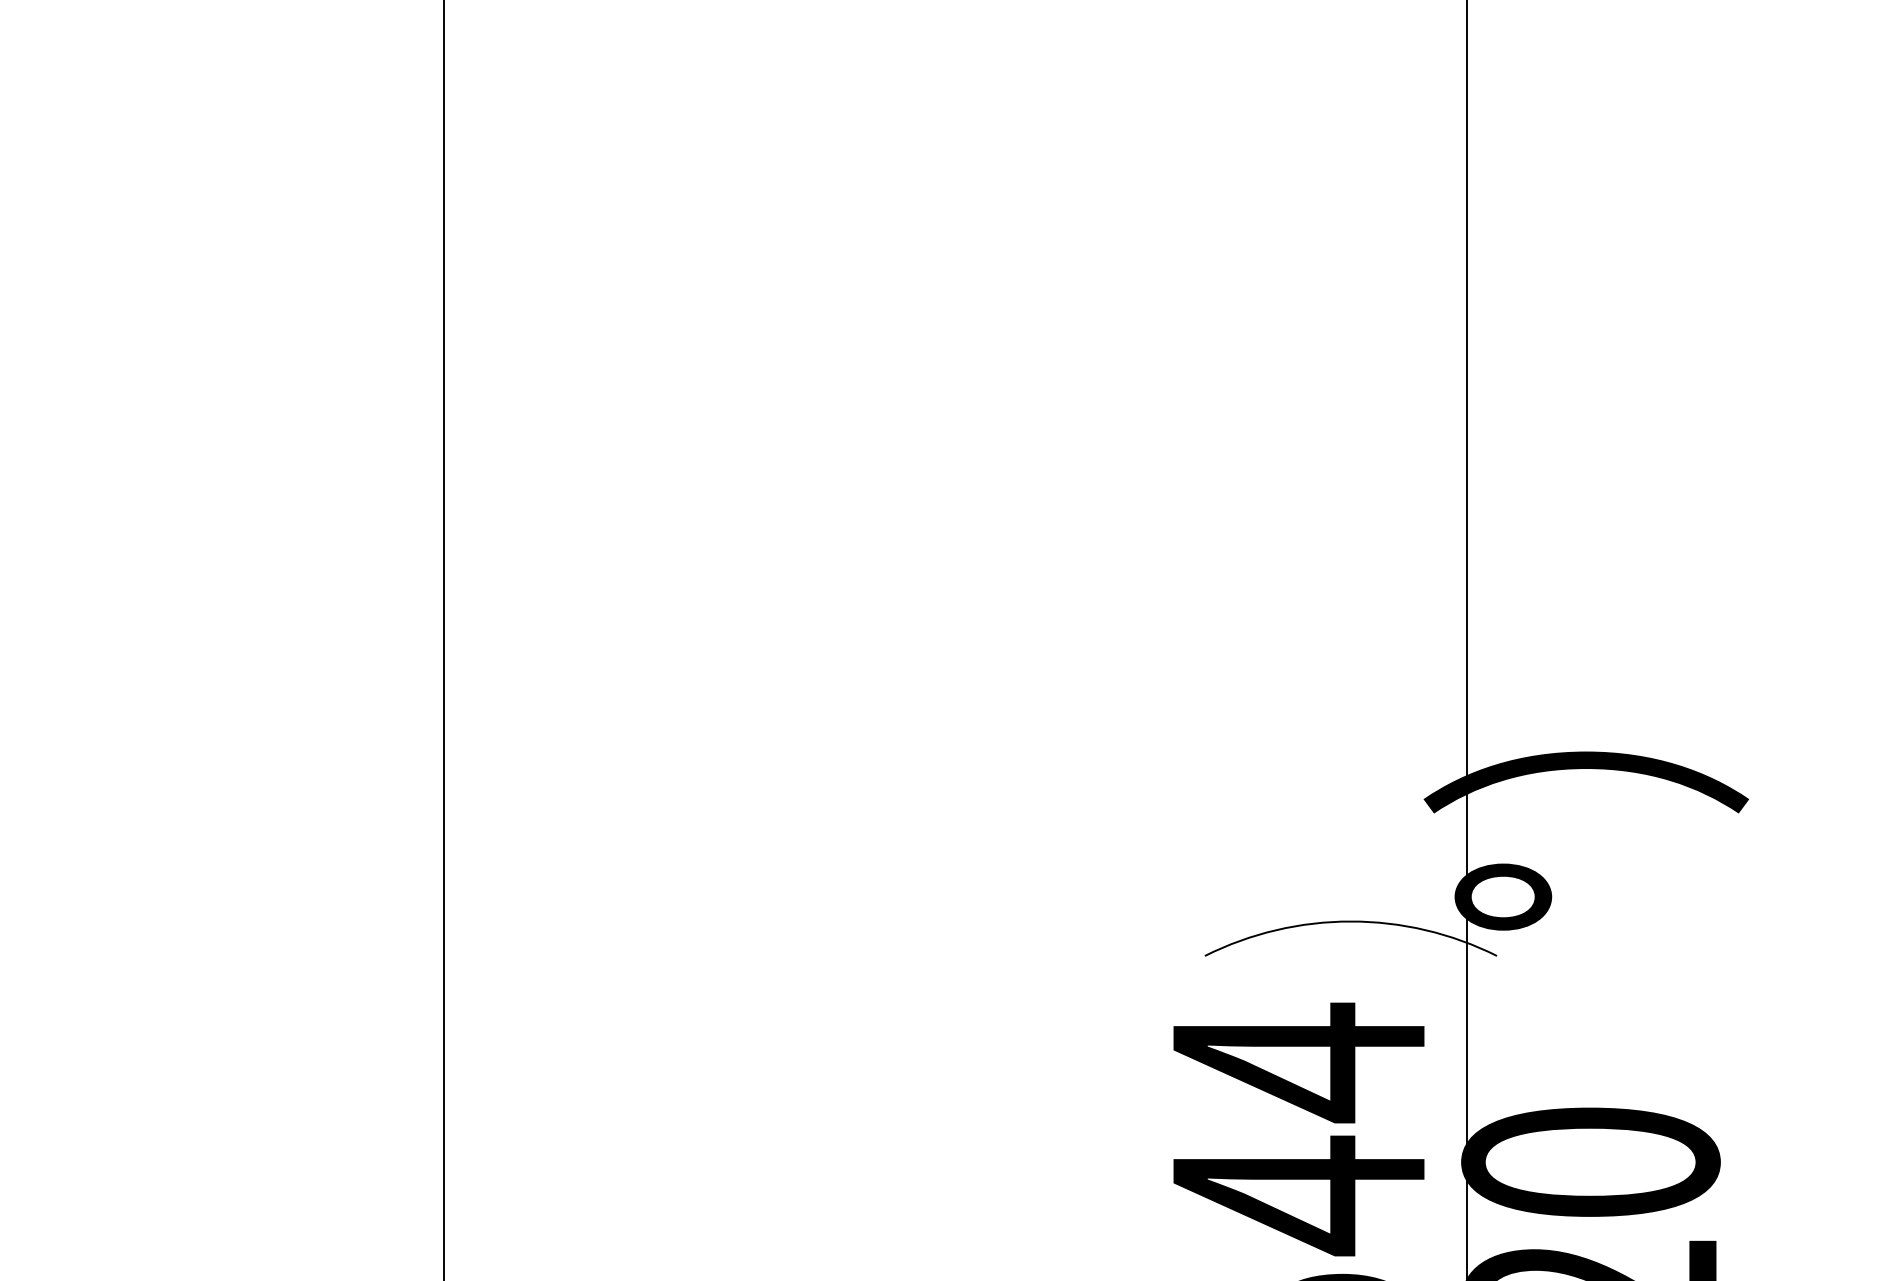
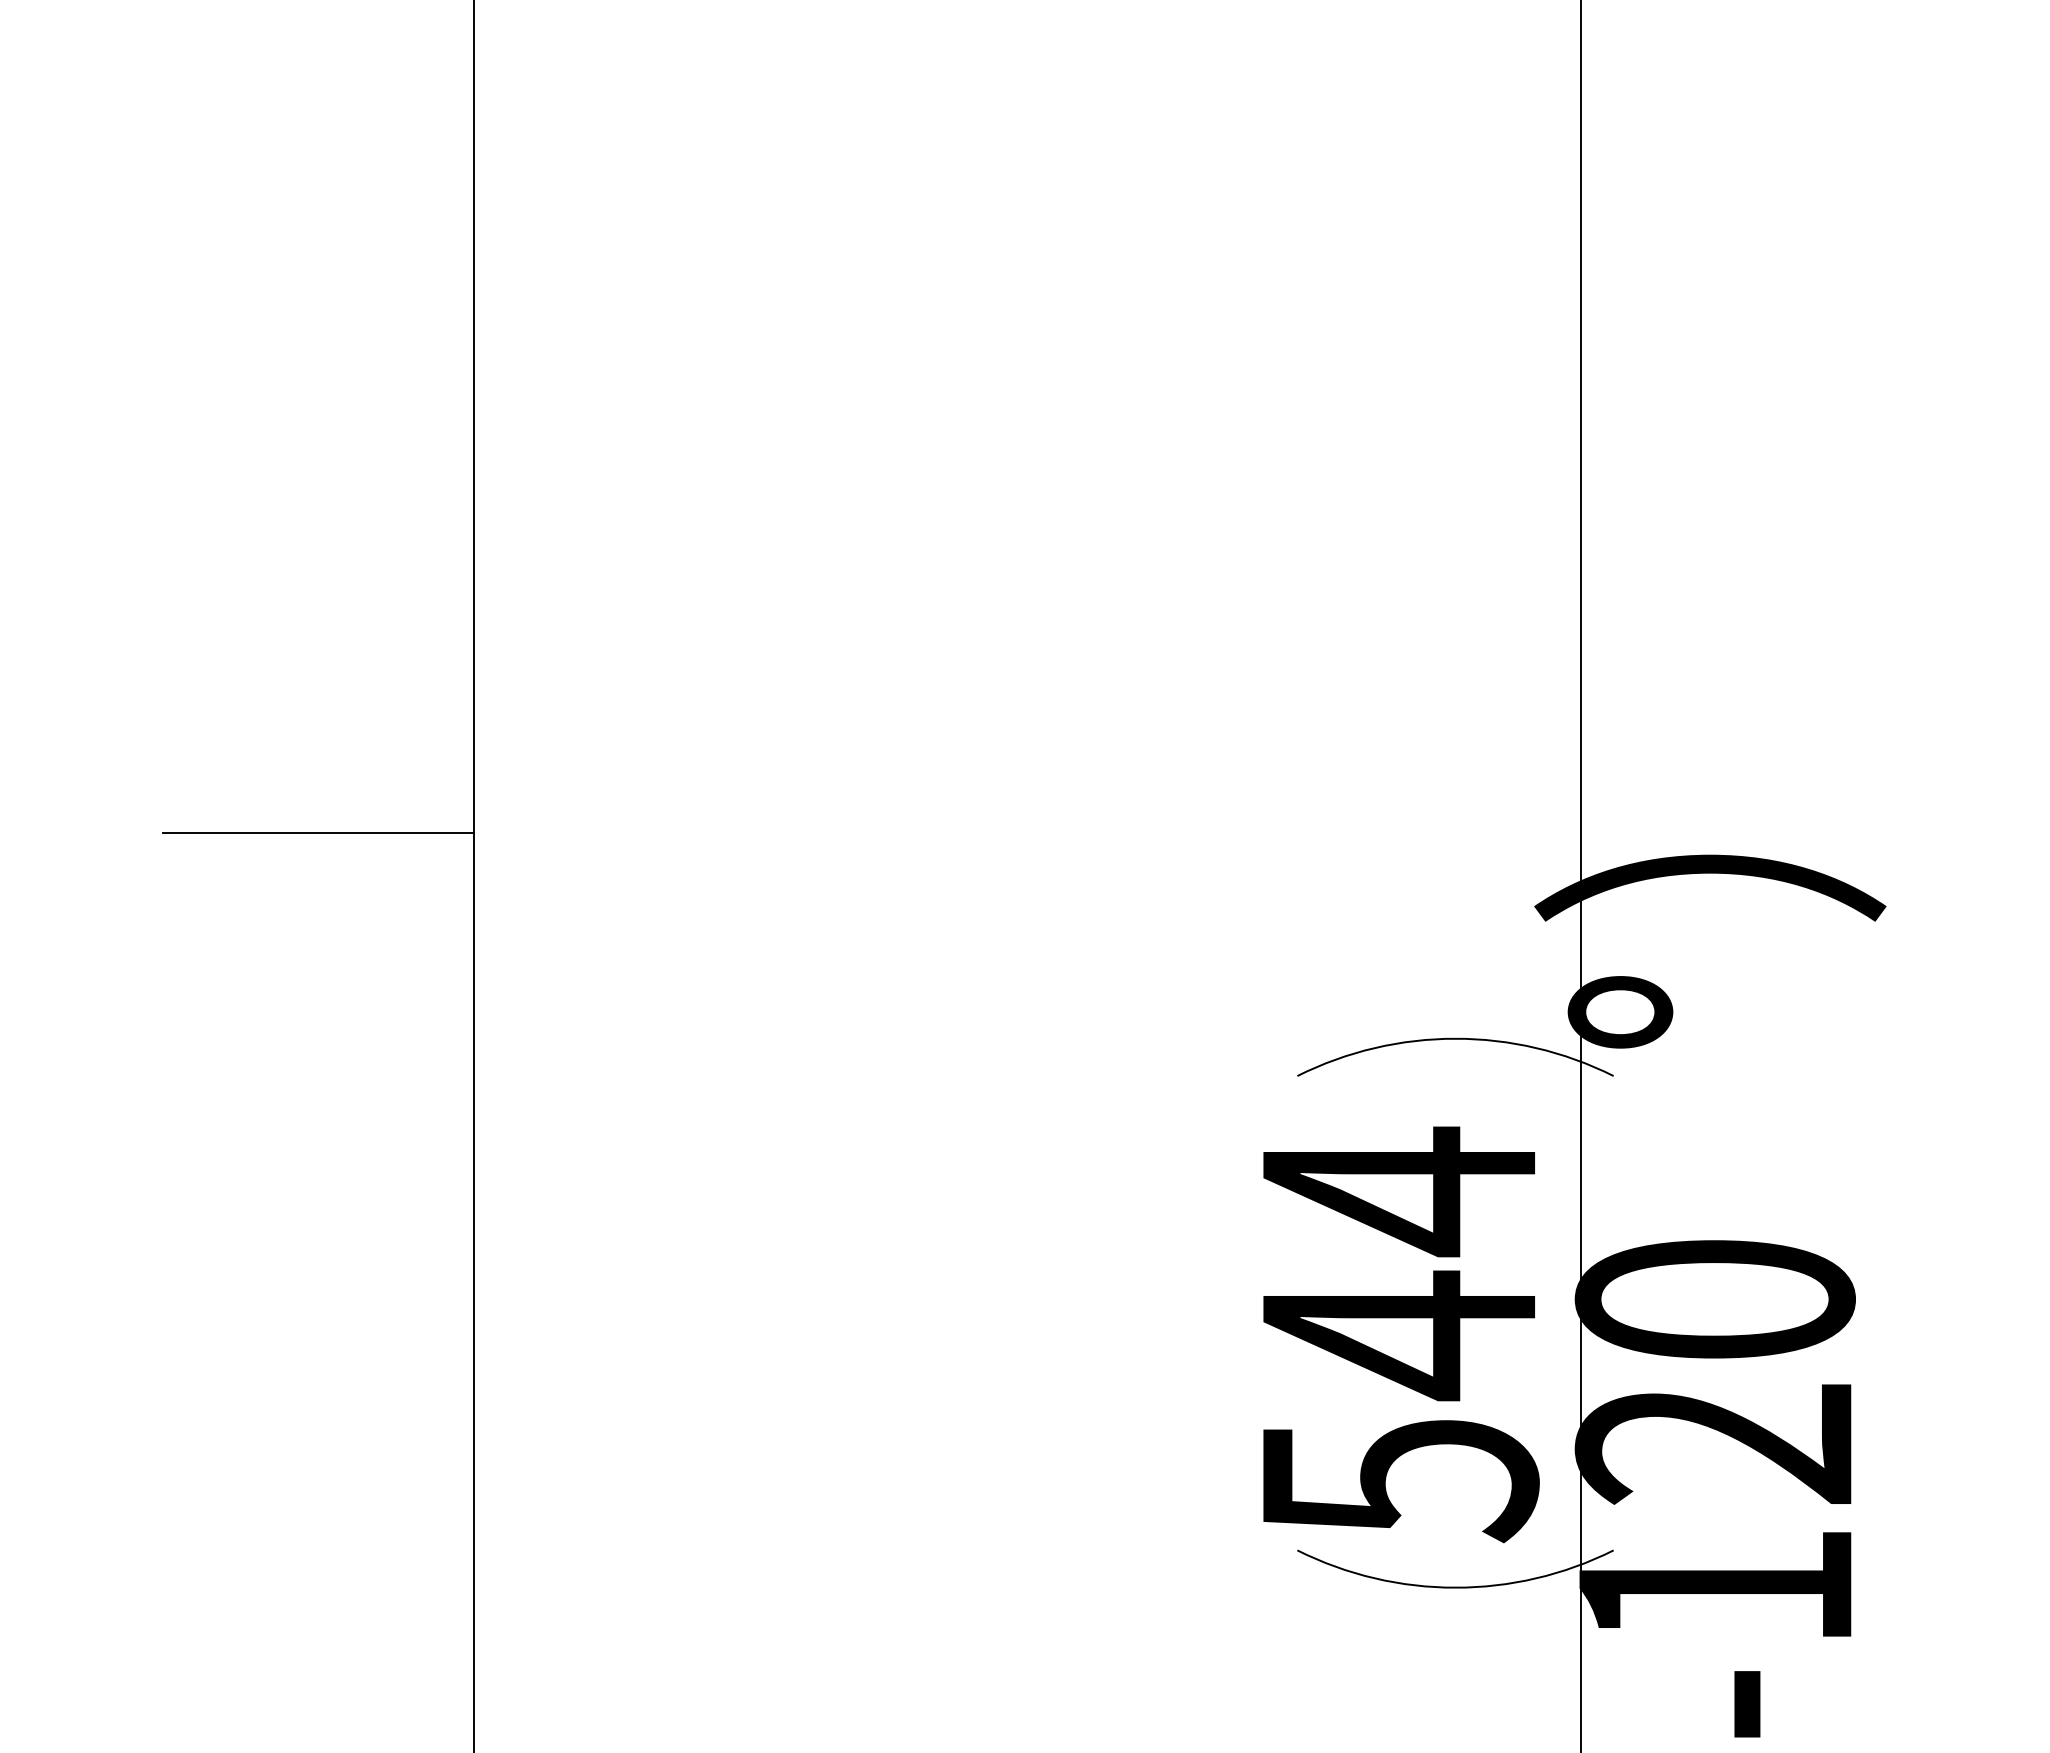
line: (300, 731) -> (318, 833), added

